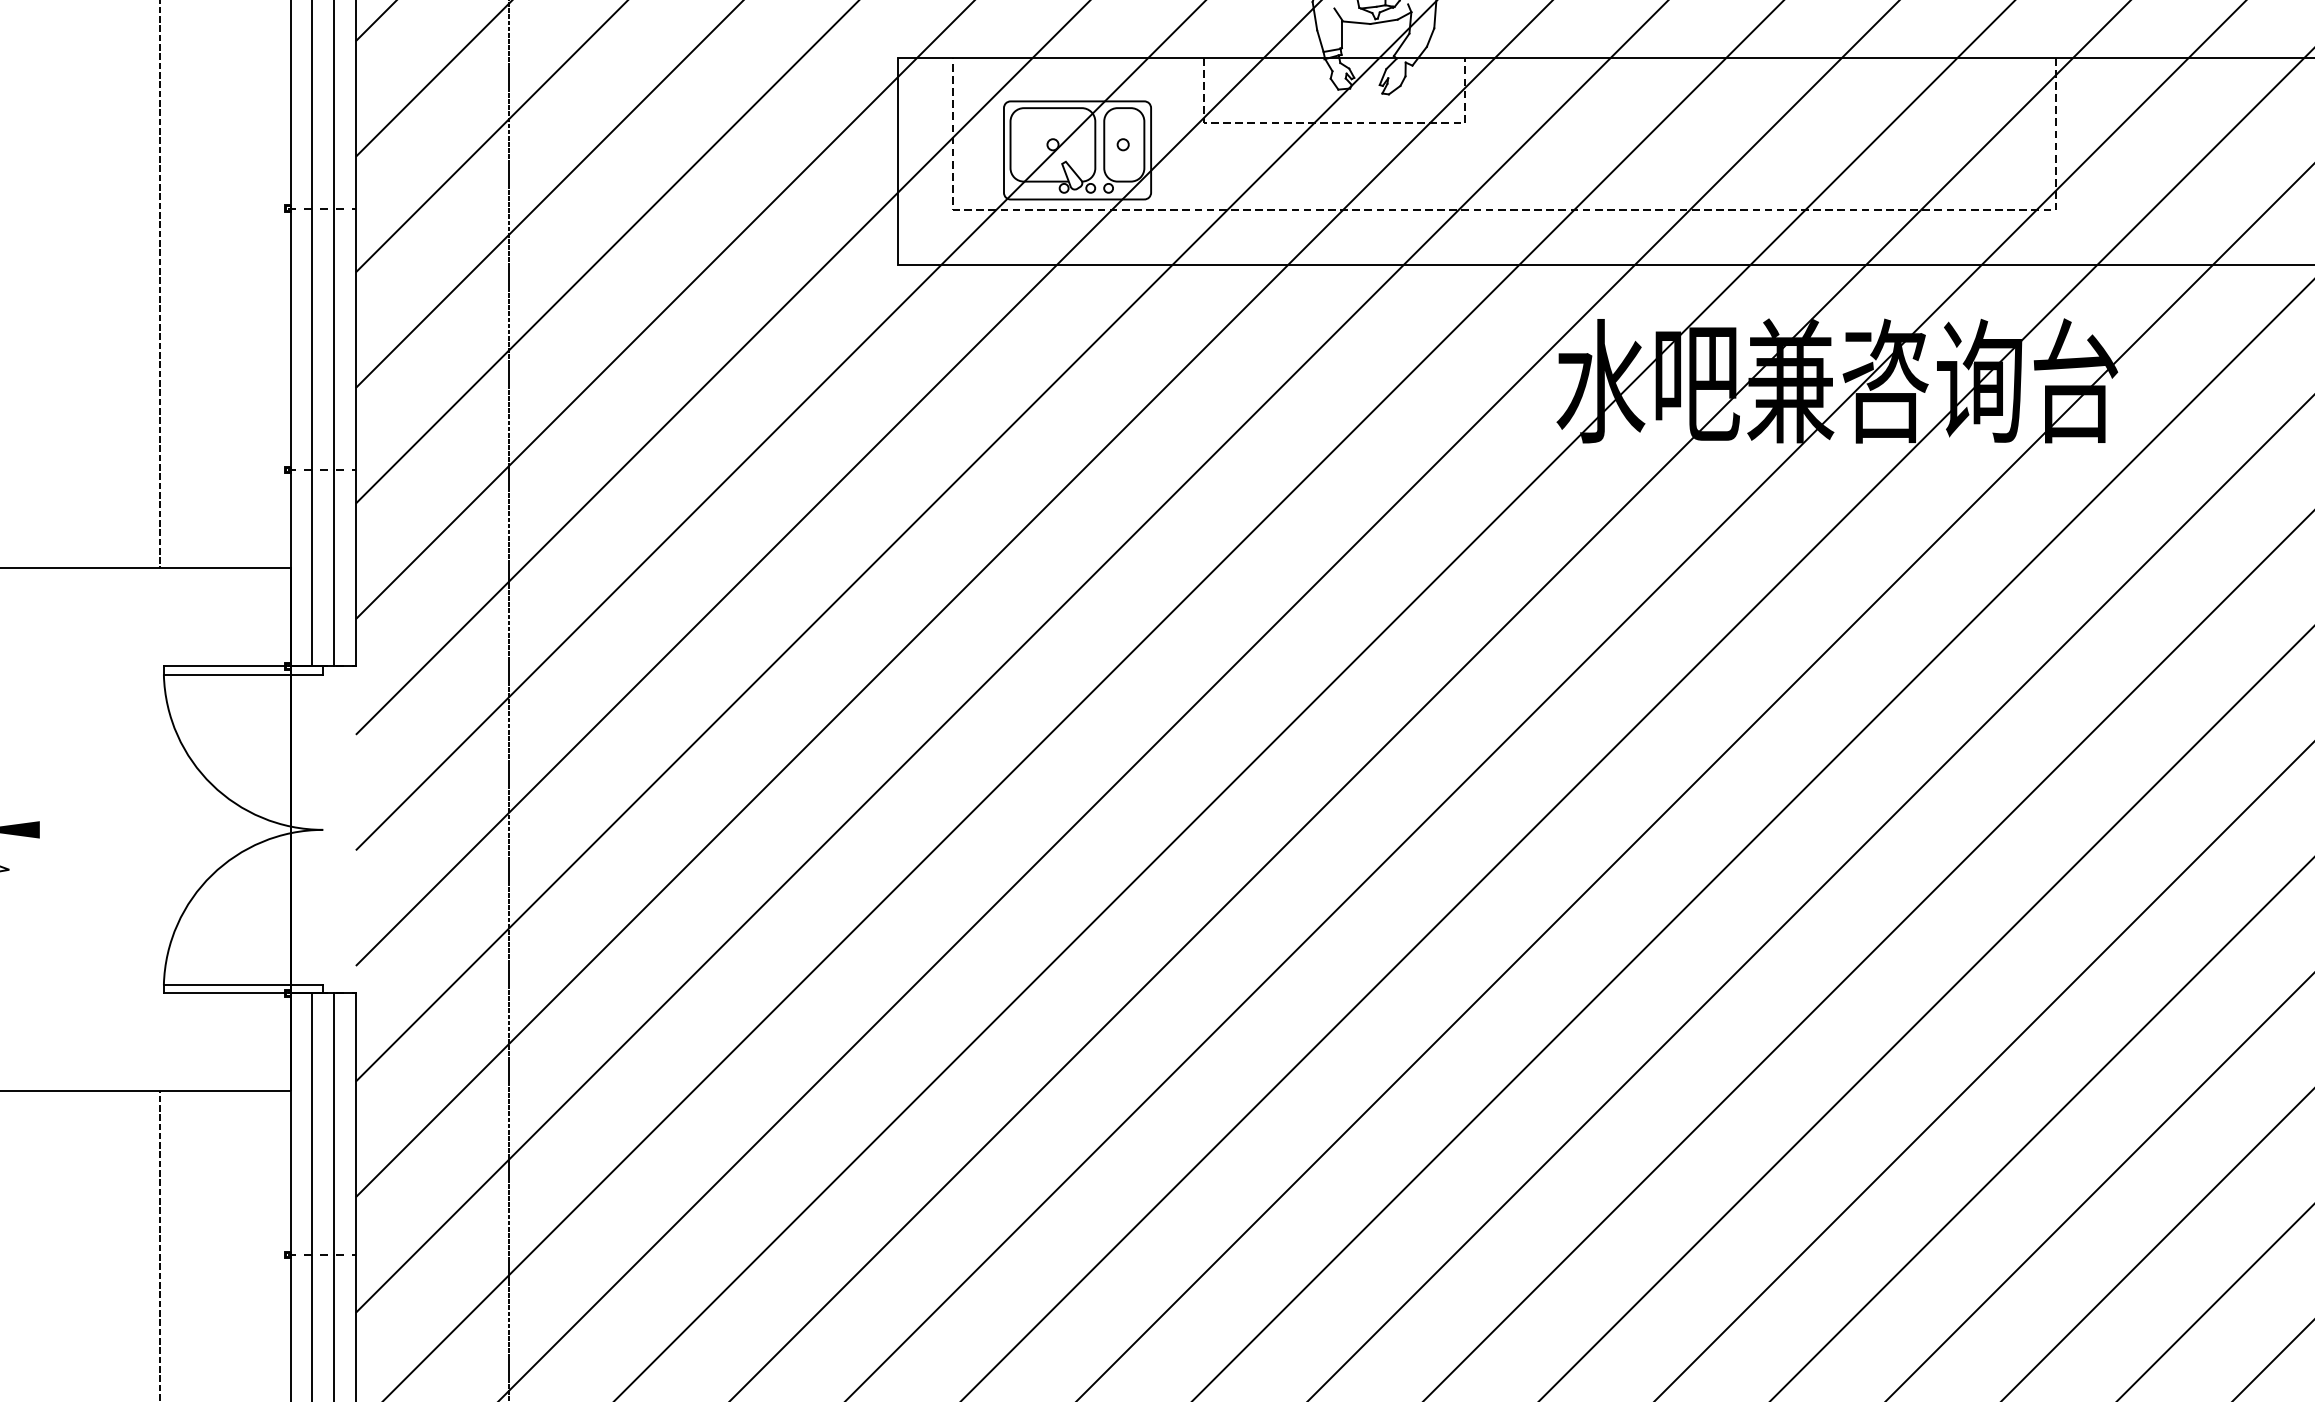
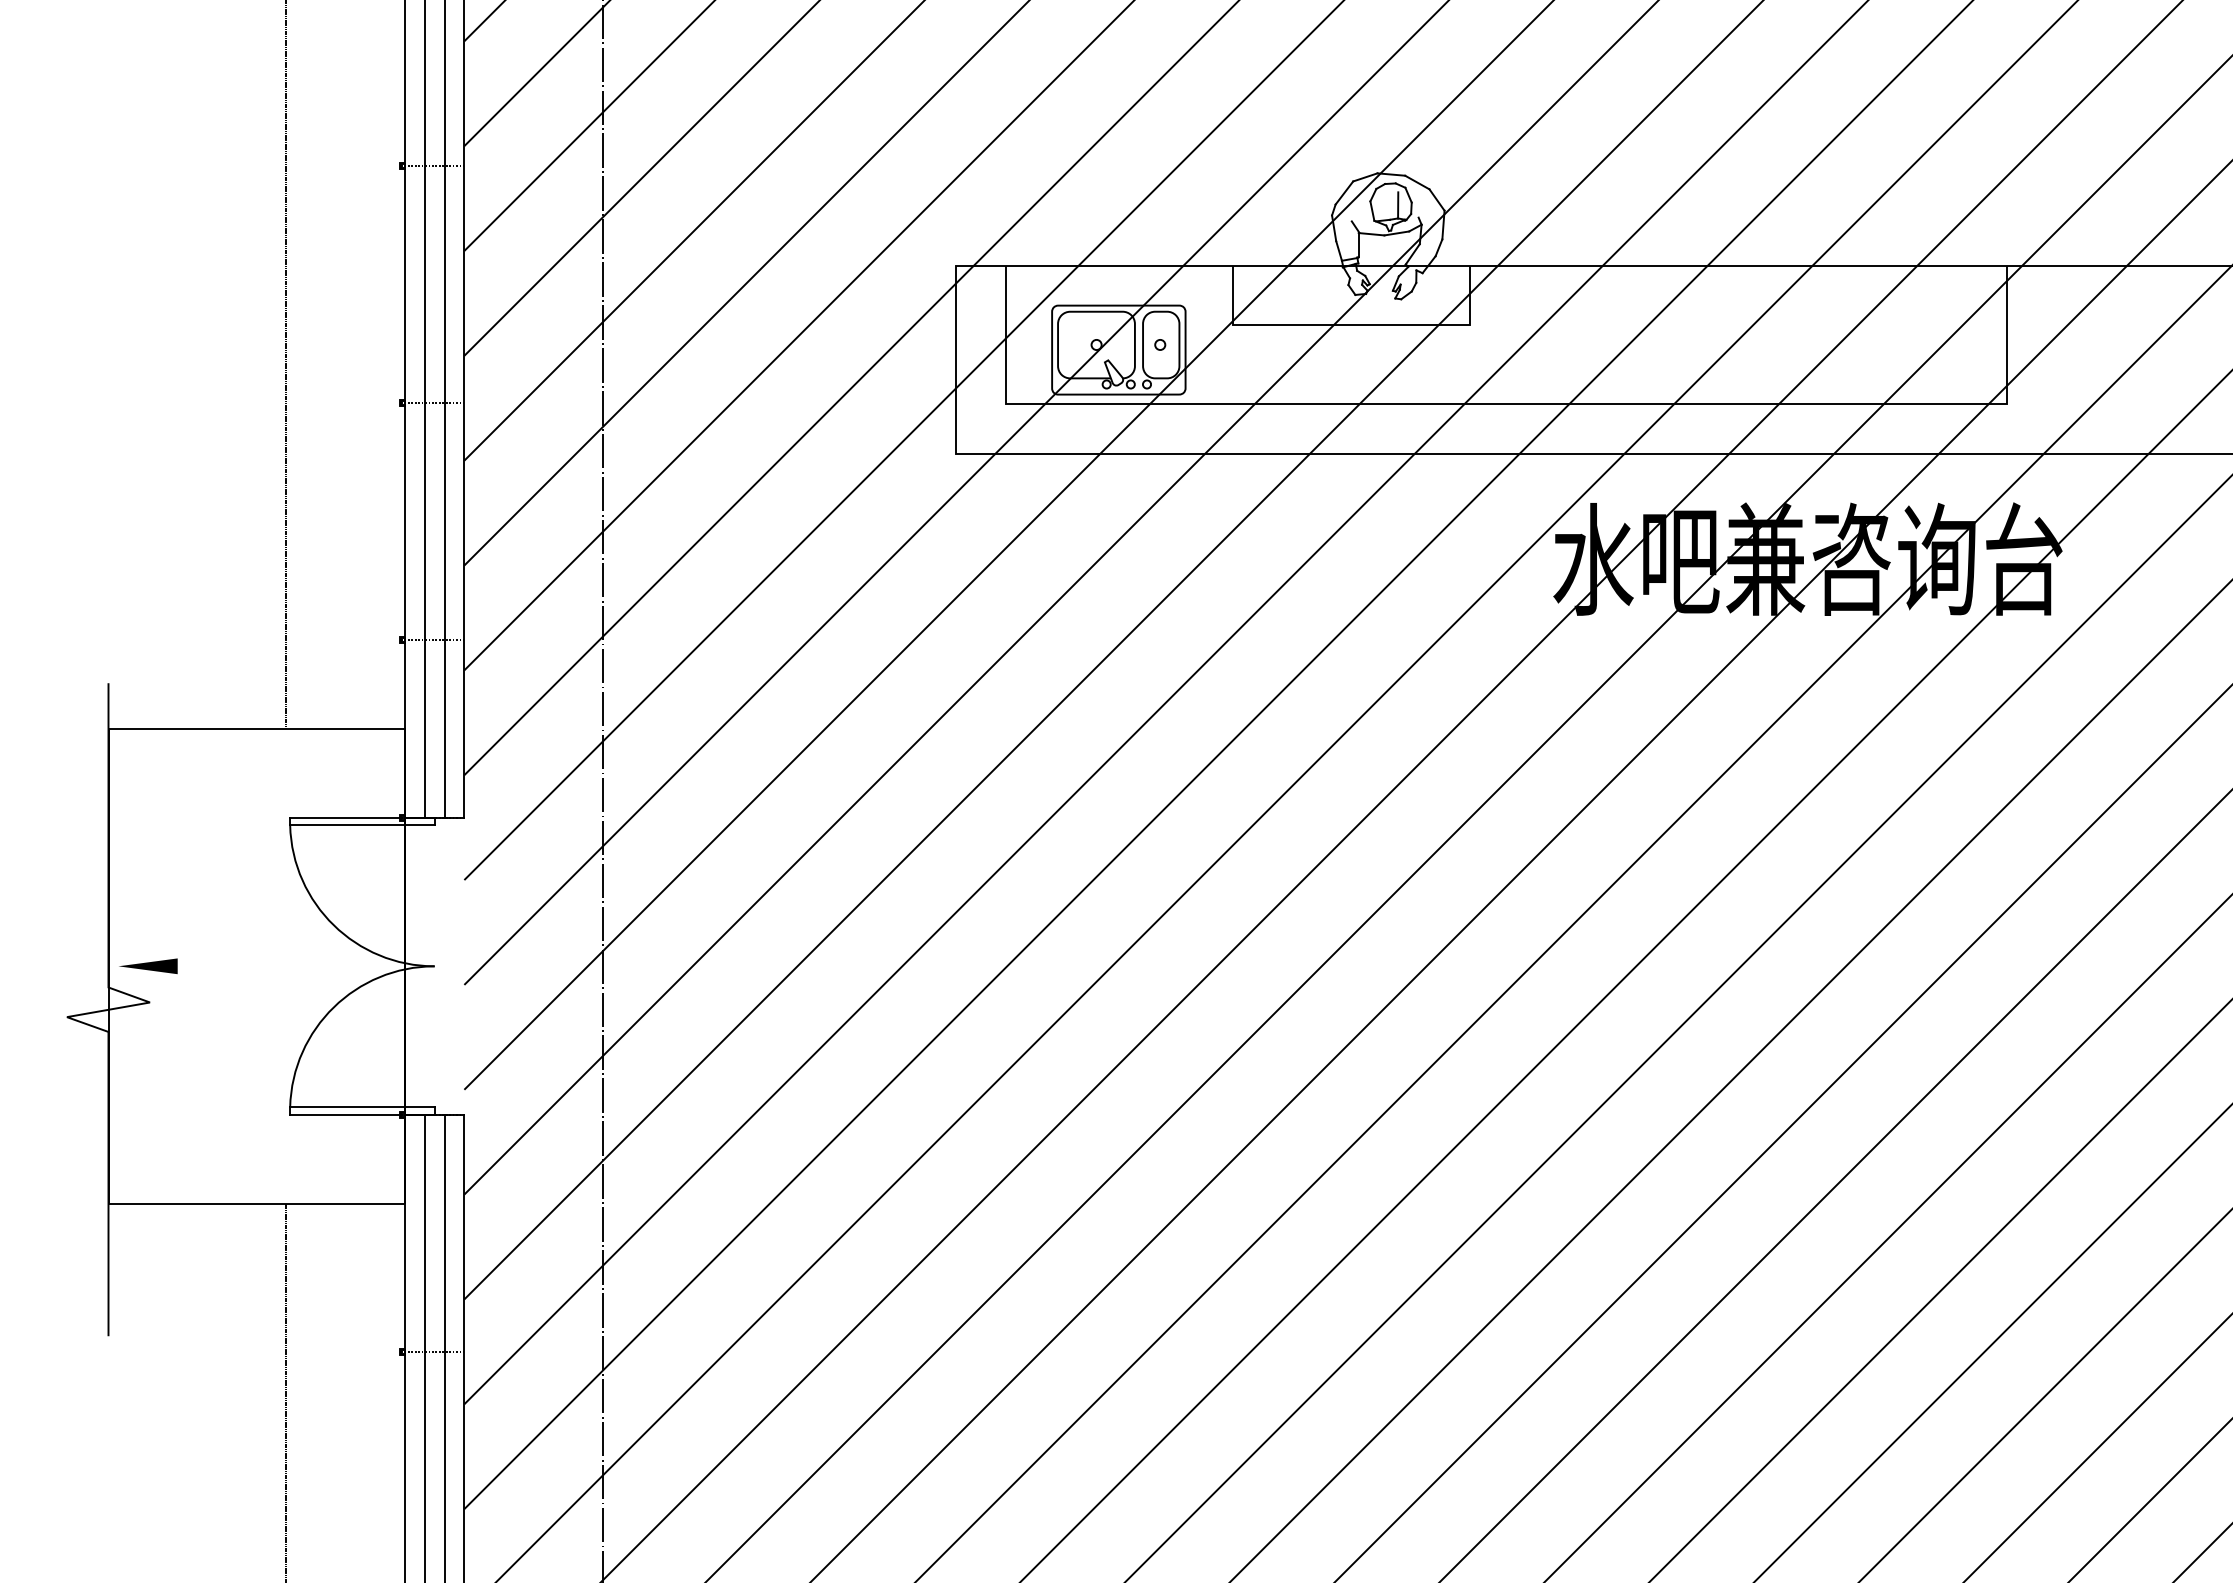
line: (1334, 123) -> (1351, 325), dashed -> solid
line: (1503, 210) -> (1505, 404), dashed -> solid

